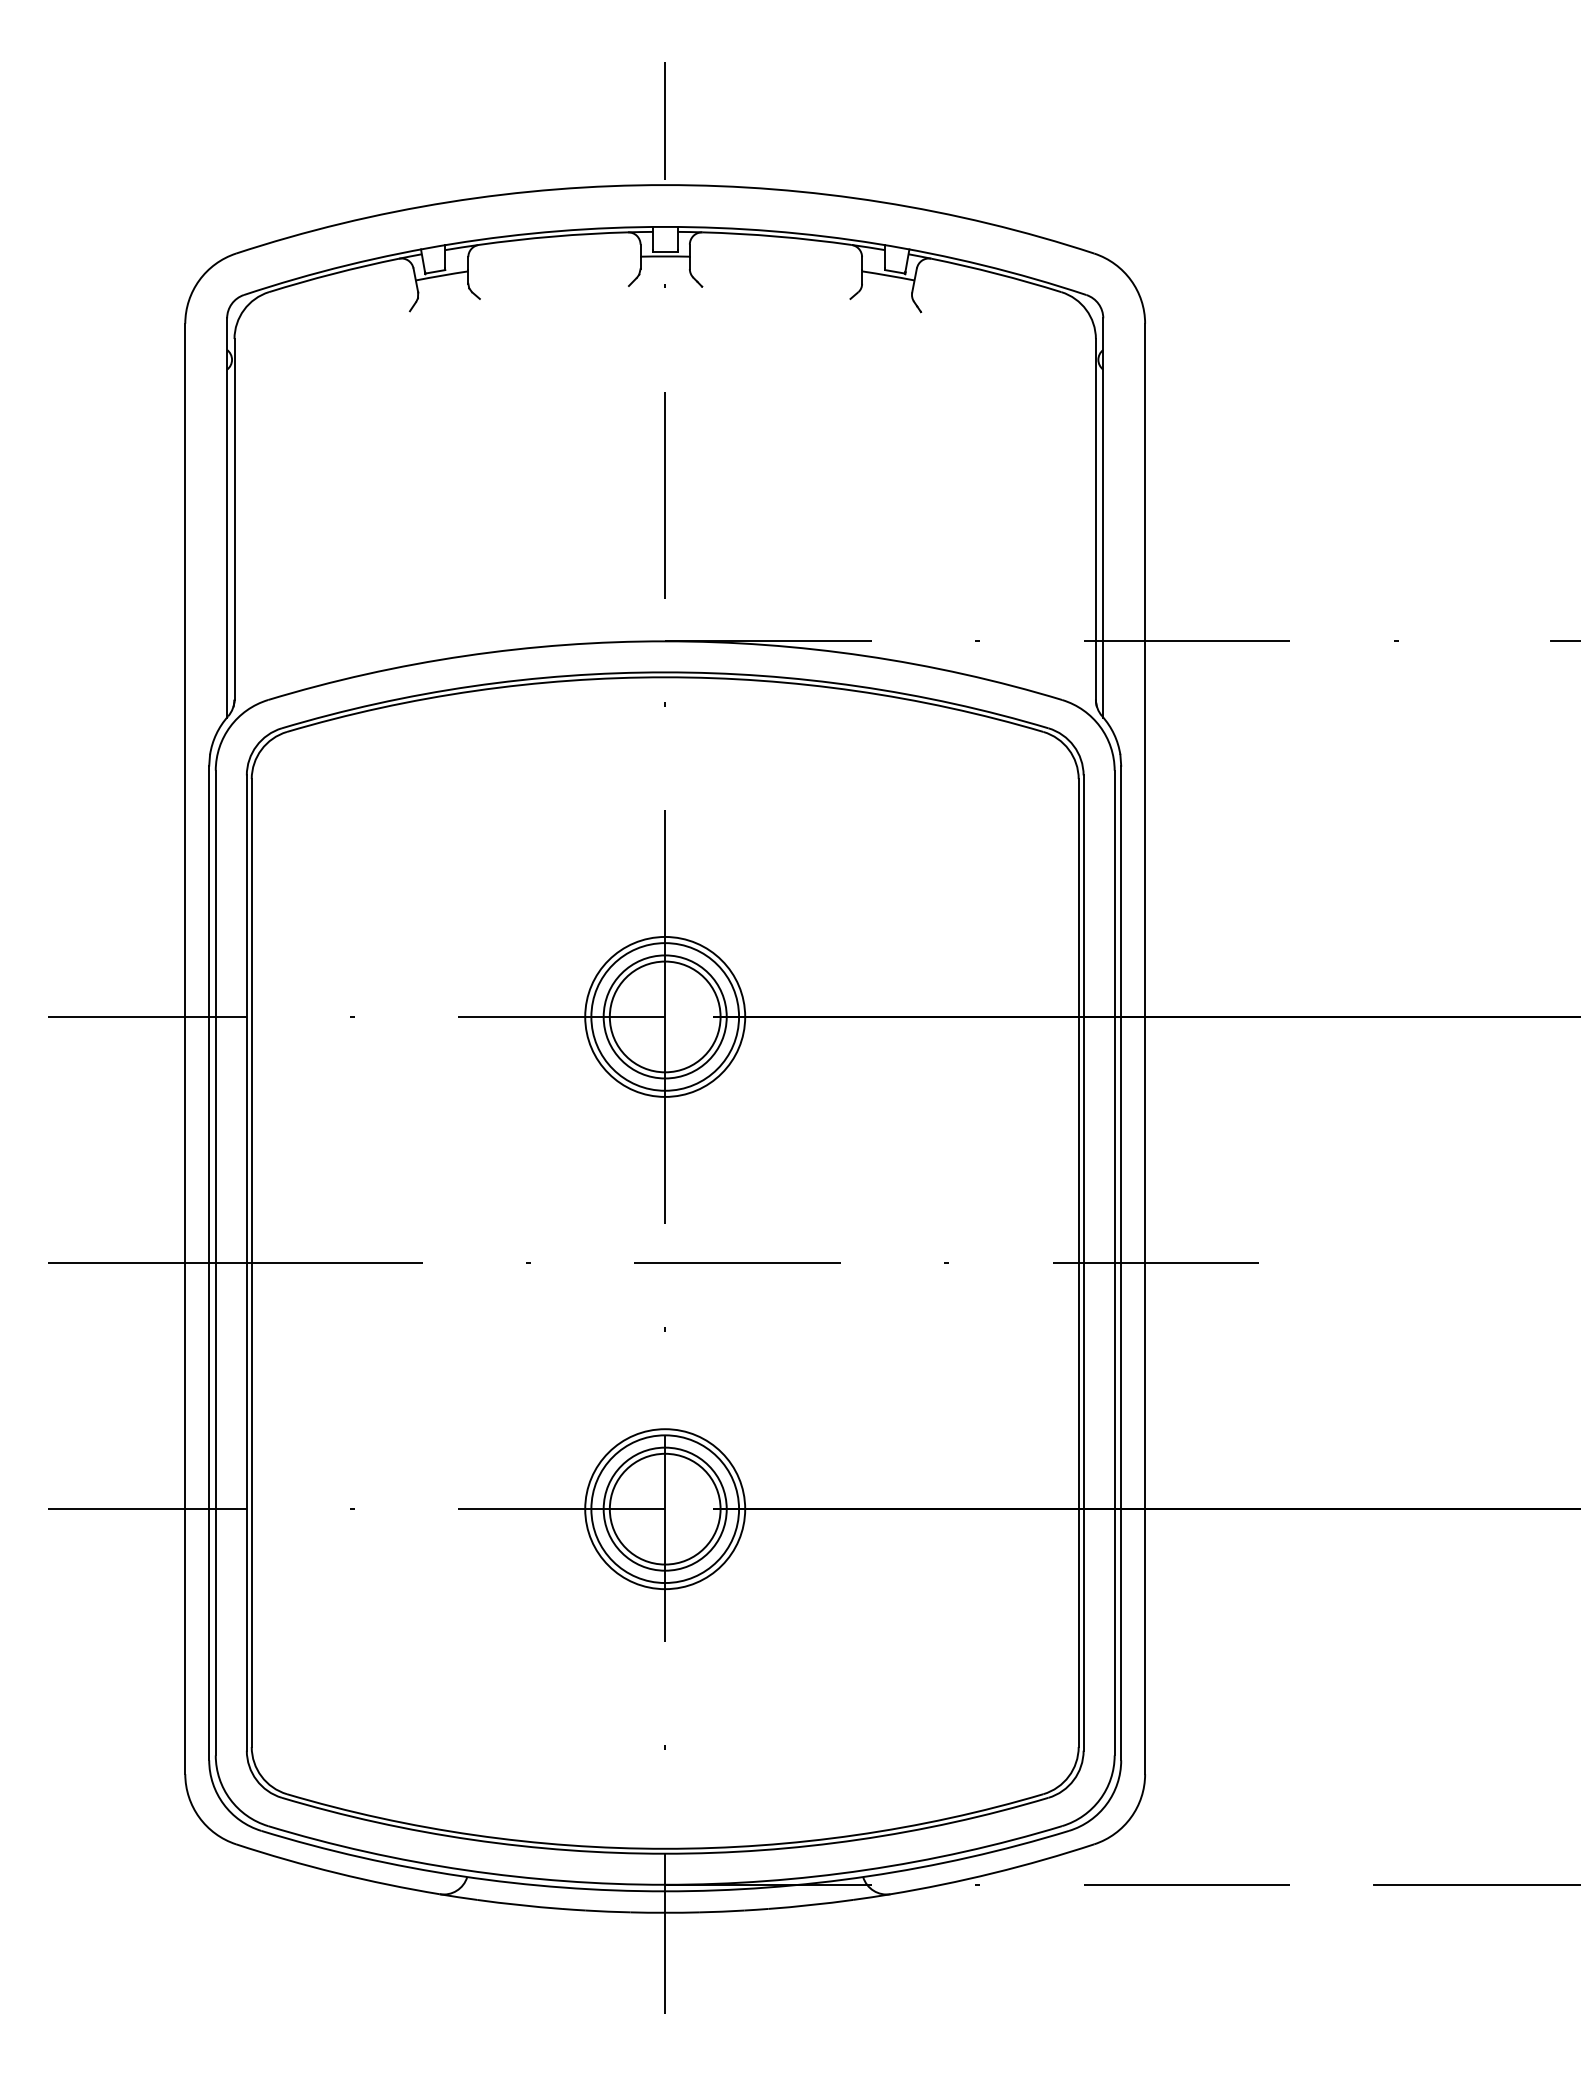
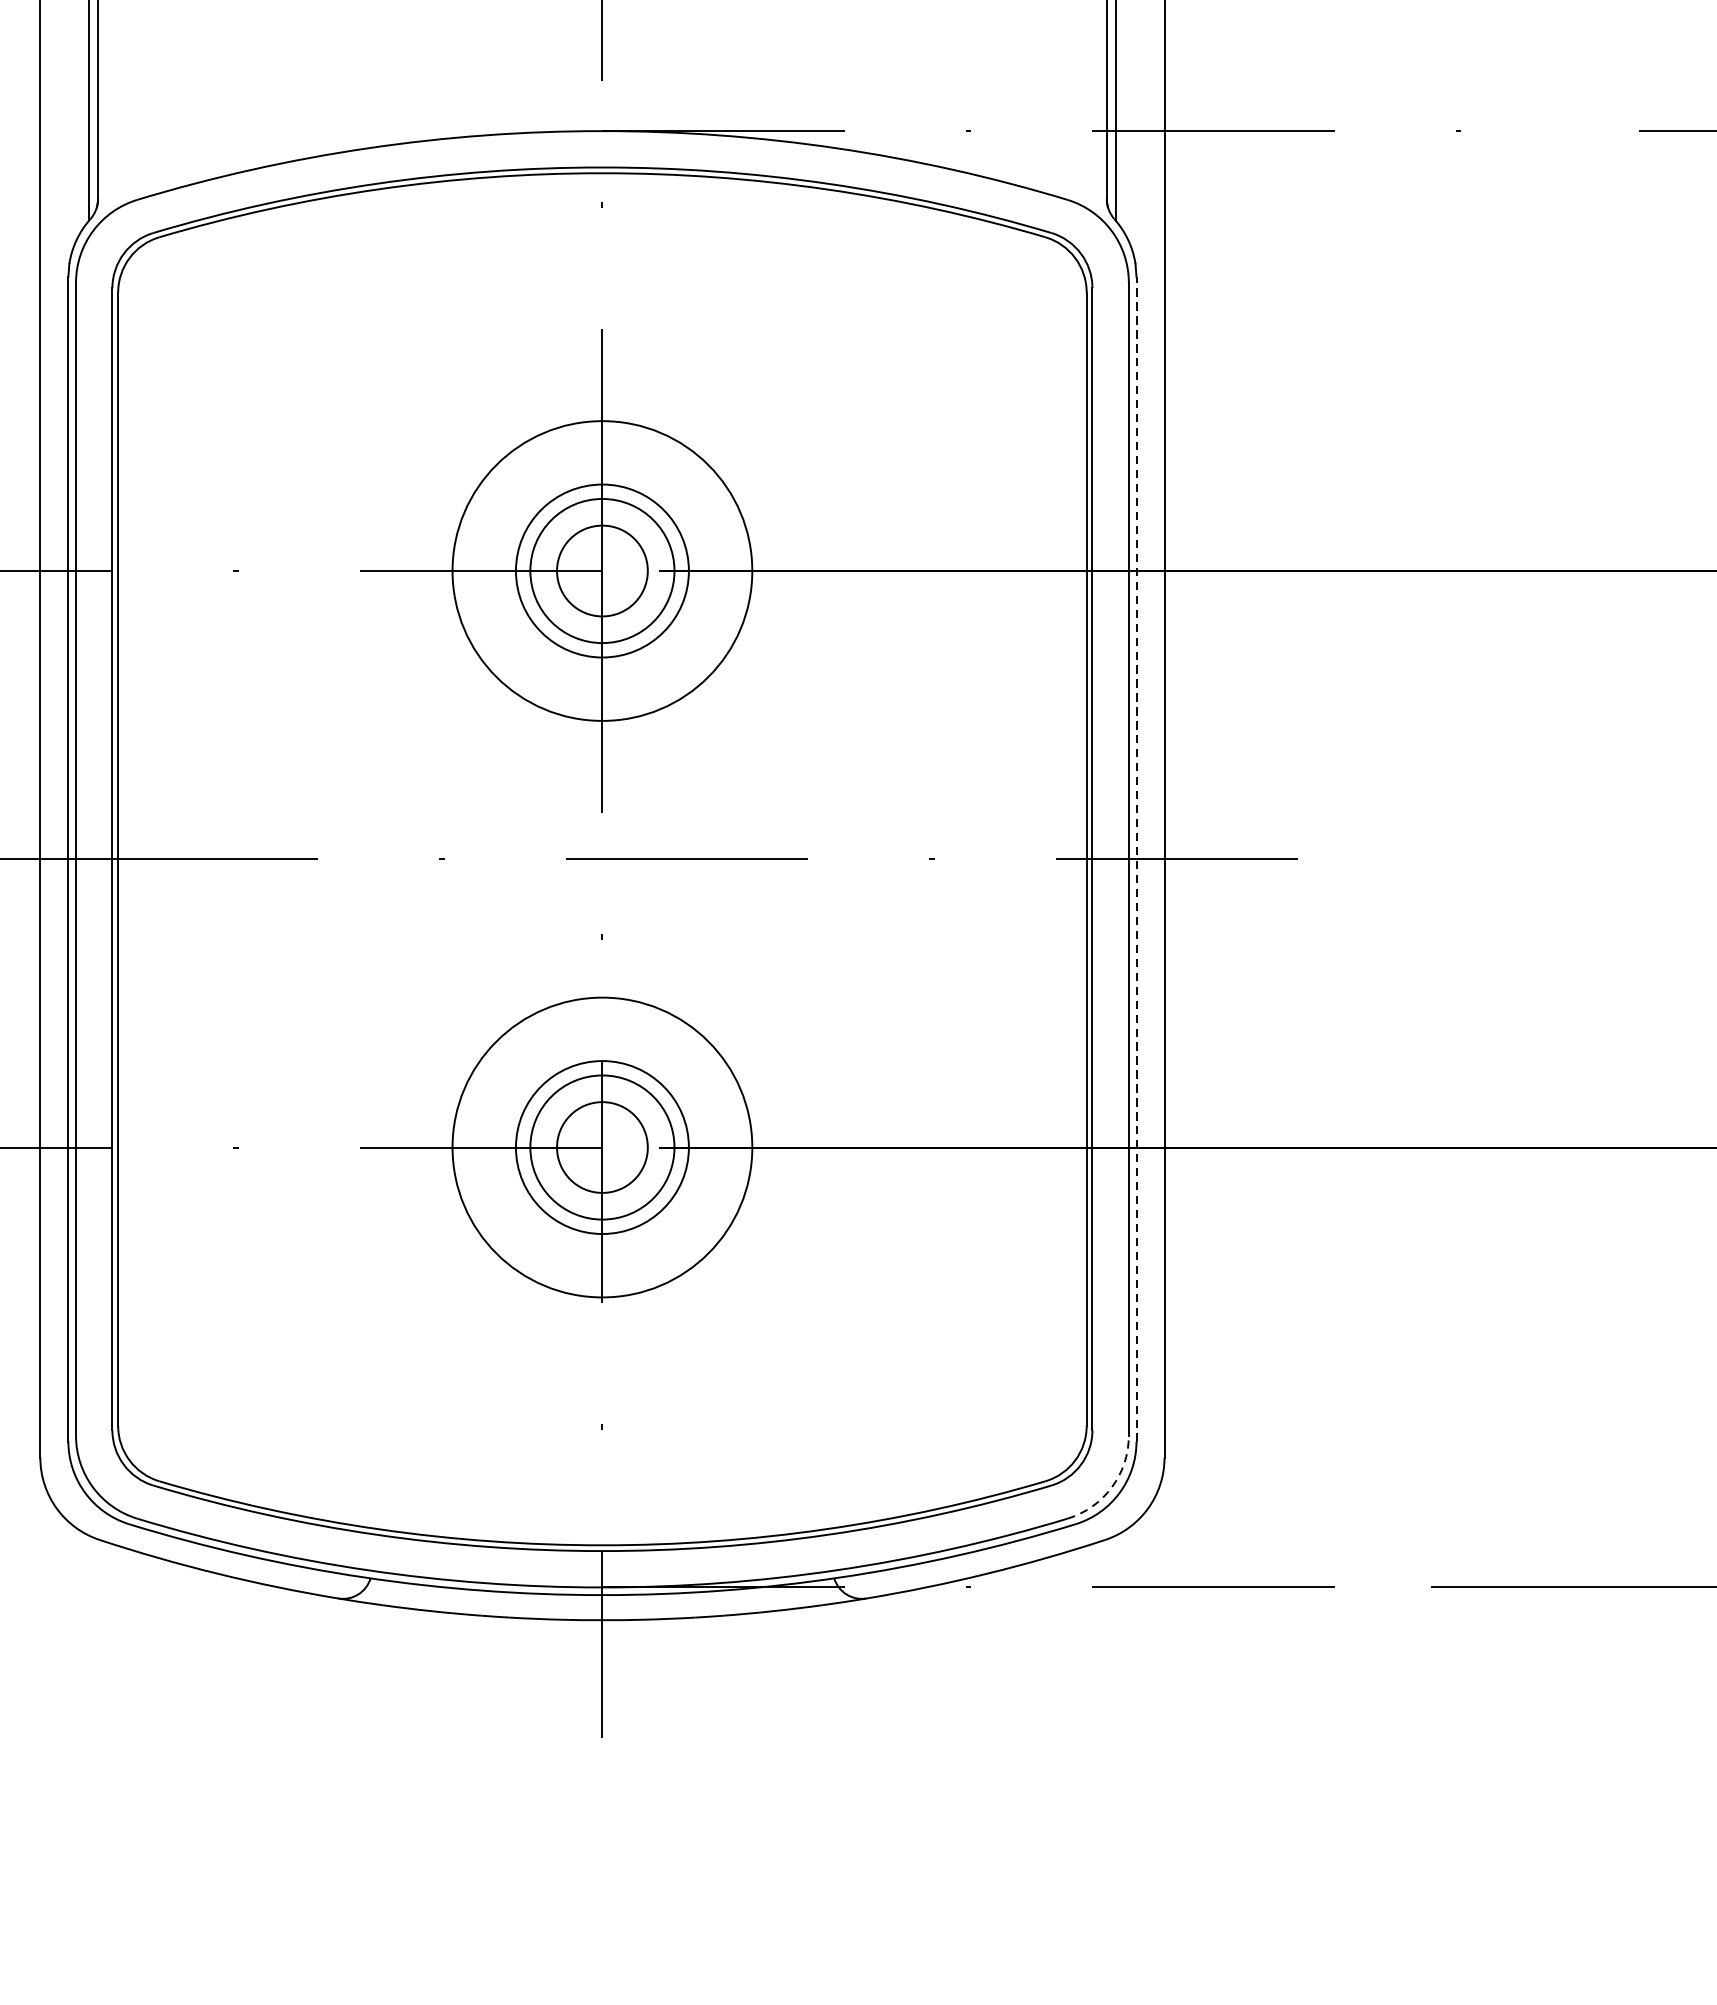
circle: (664, 1016) -> (601, 570), size x0.7
circle: (665, 1016) -> (602, 570), size x1.6
line: (1121, 1262) -> (1136, 858), solid -> dashed
circle: (664, 1508) -> (601, 1146), size x0.7
circle: (665, 1509) -> (602, 1147), size x1.6
arc: (1100, 1799) -> (1112, 1487), solid -> dashed

